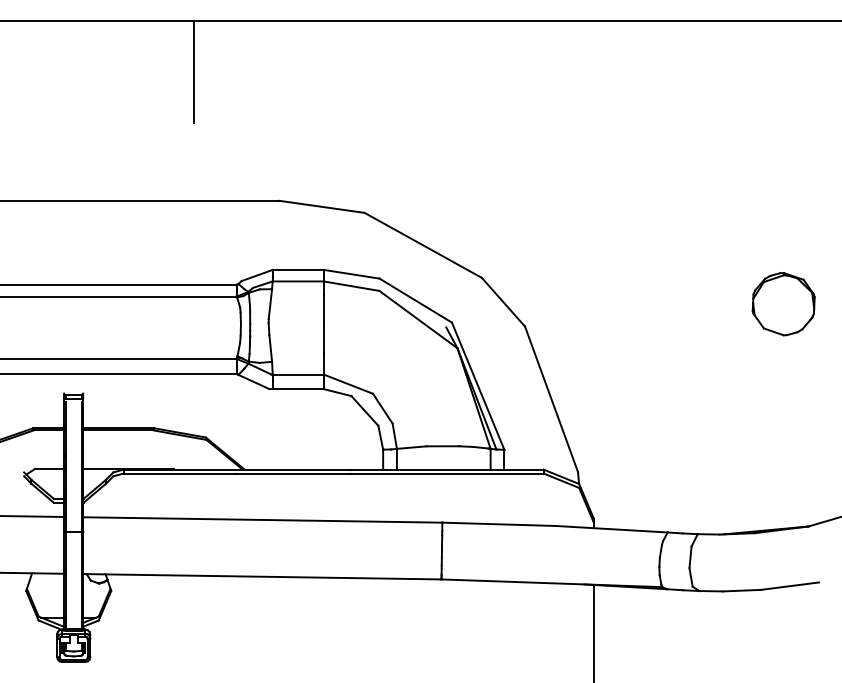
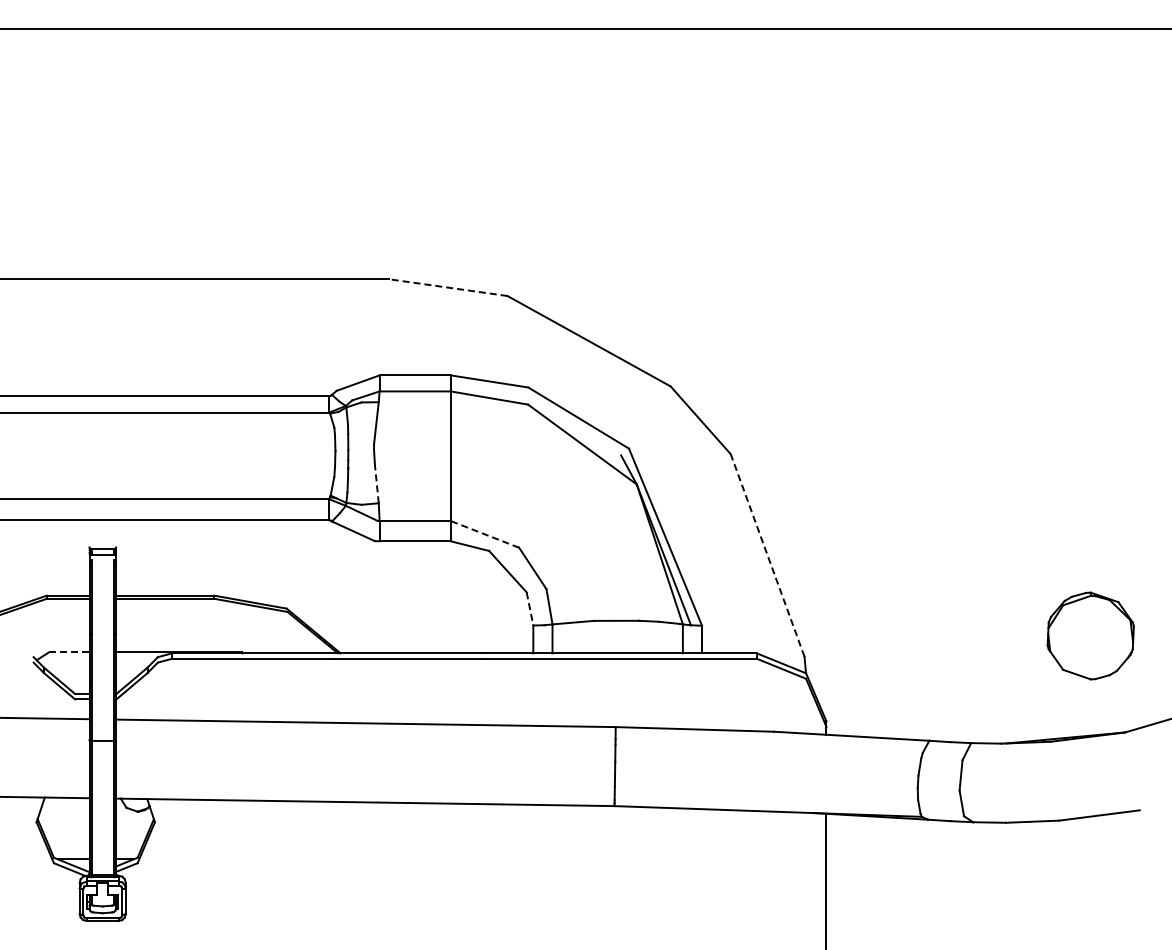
line: (194, 71) -> (270, 99), removed
line: (321, 206) -> (447, 287), solid -> dashed
part: (783, 303) -> (1090, 635), moved
line: (270, 348) -> (376, 484), solid -> dashed
line: (348, 384) -> (484, 534), solid -> dashed
line: (551, 399) -> (767, 555), solid -> dashed
line: (381, 437) -> (530, 608), solid -> dashed
line: (49, 469) -> (69, 652), solid -> dashed

